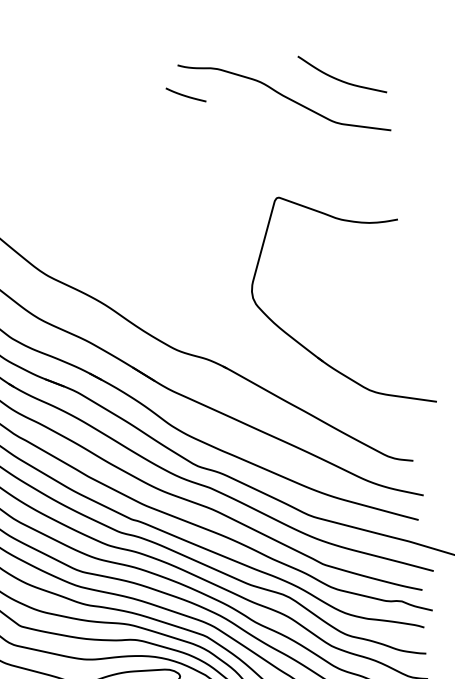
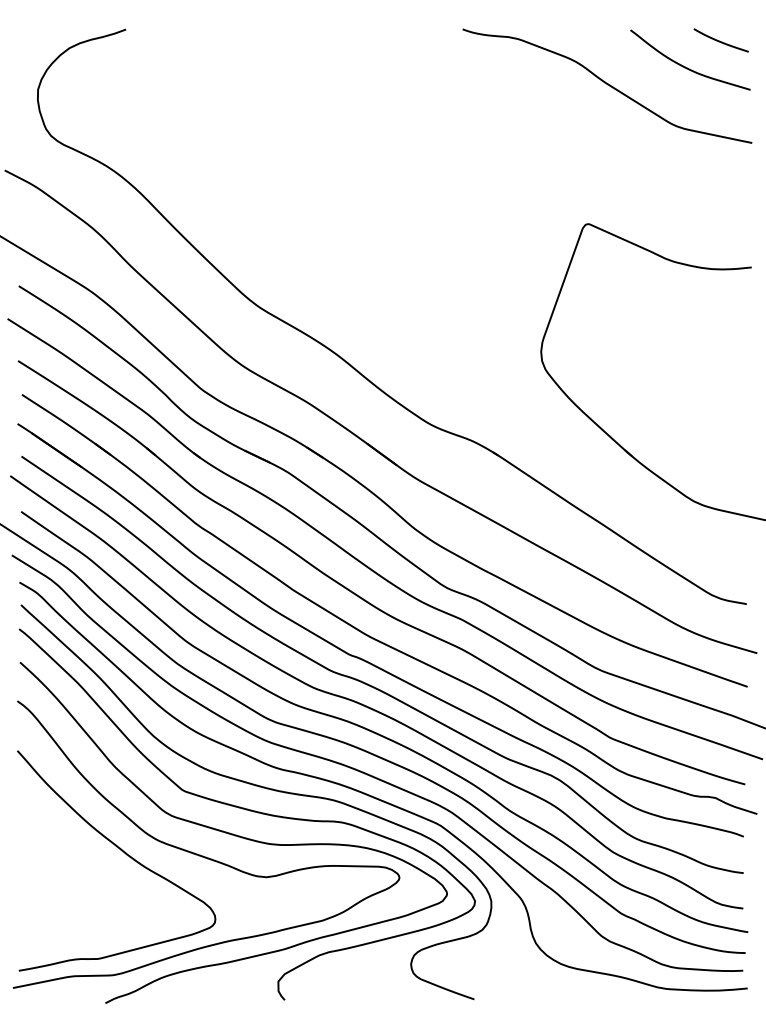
curve: (184, 95) -> (719, 40), moved

